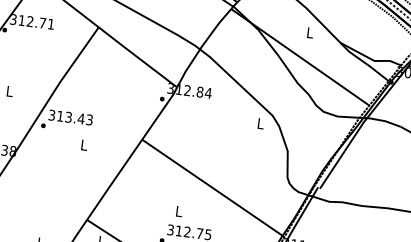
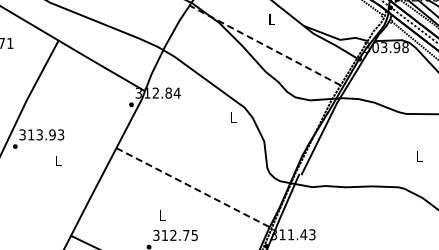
line: (299, 57) -> (264, 45), solid -> dashed
text: (81, 118) -> (52, 134), 313.43 -> 313.93
line: (213, 188) -> (194, 188), solid -> dashed

